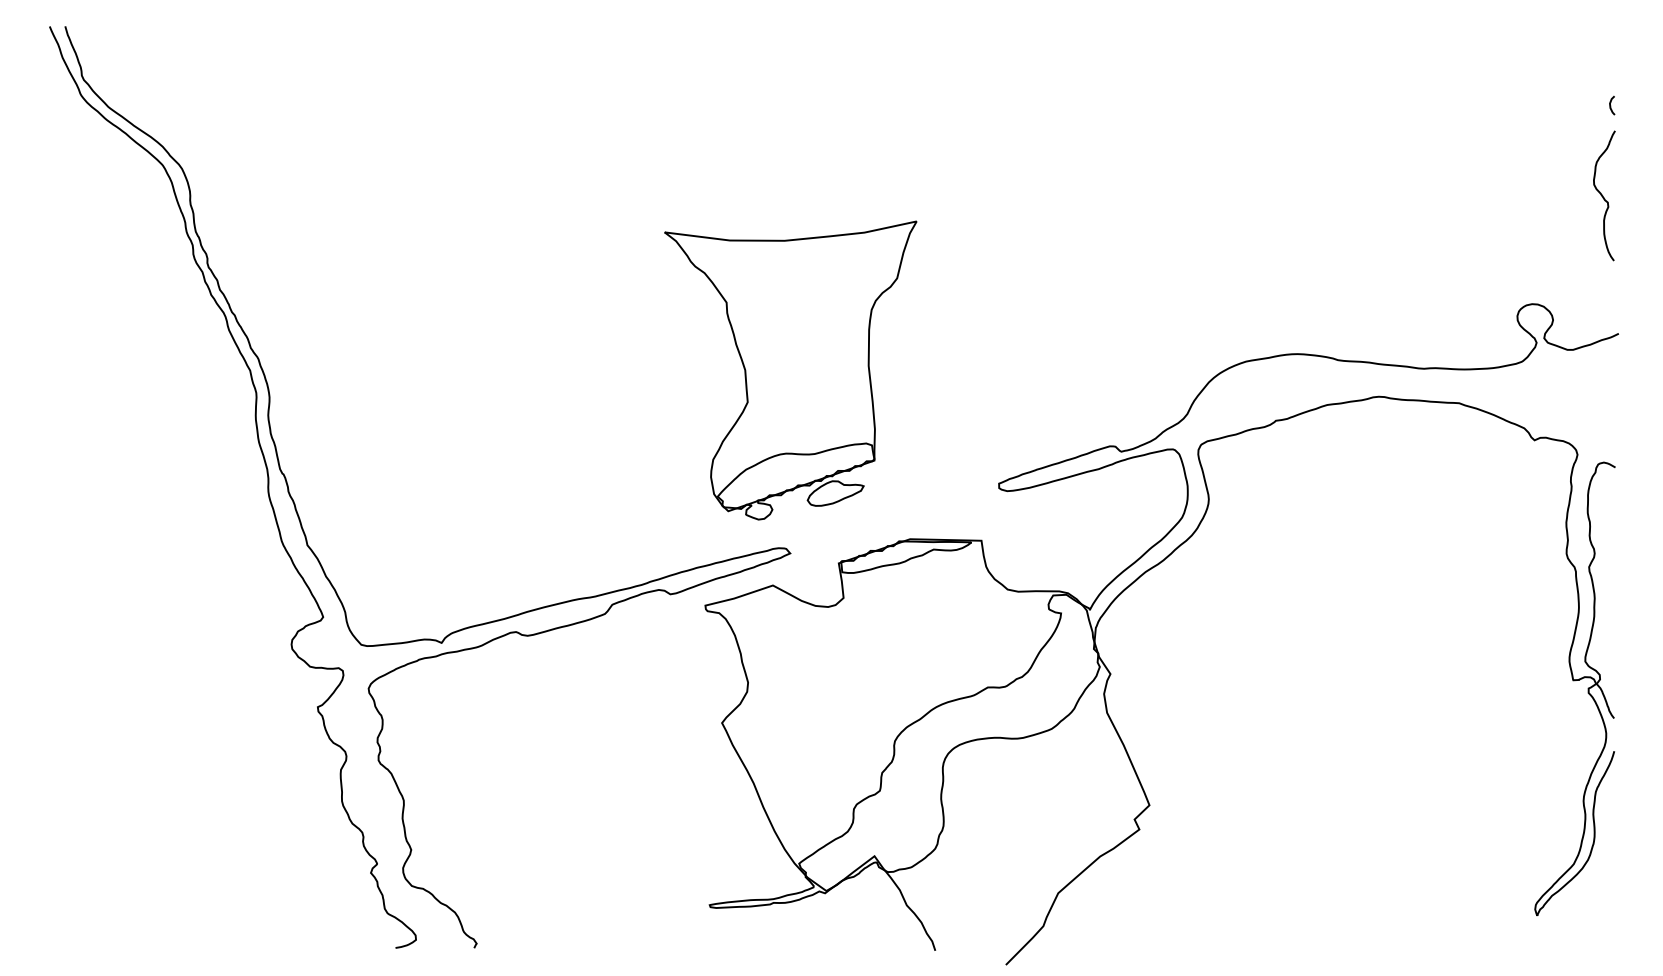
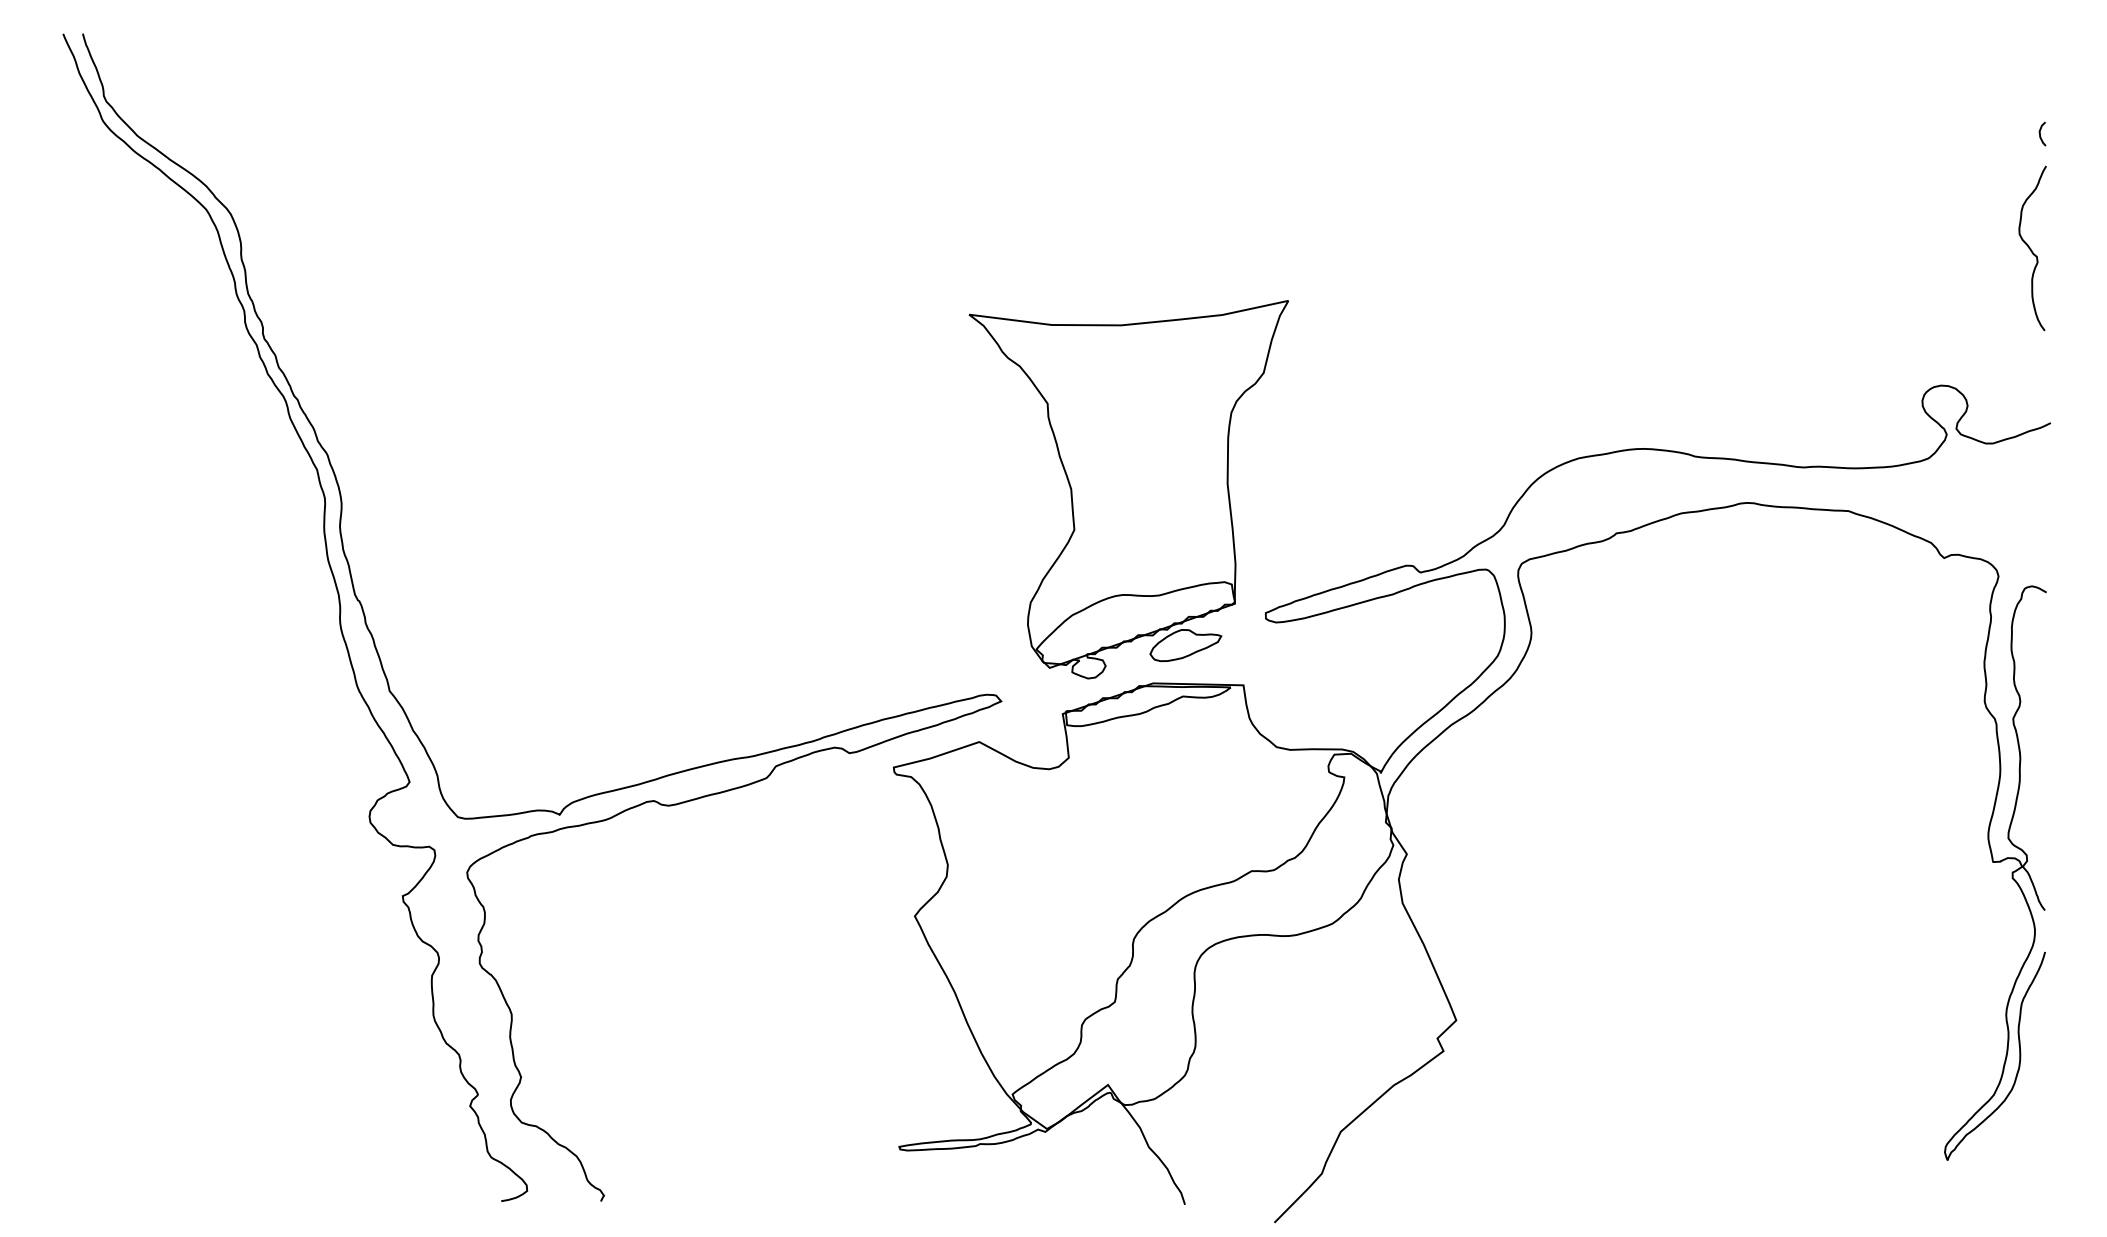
part: (790, 370) -> (1128, 489), moved

